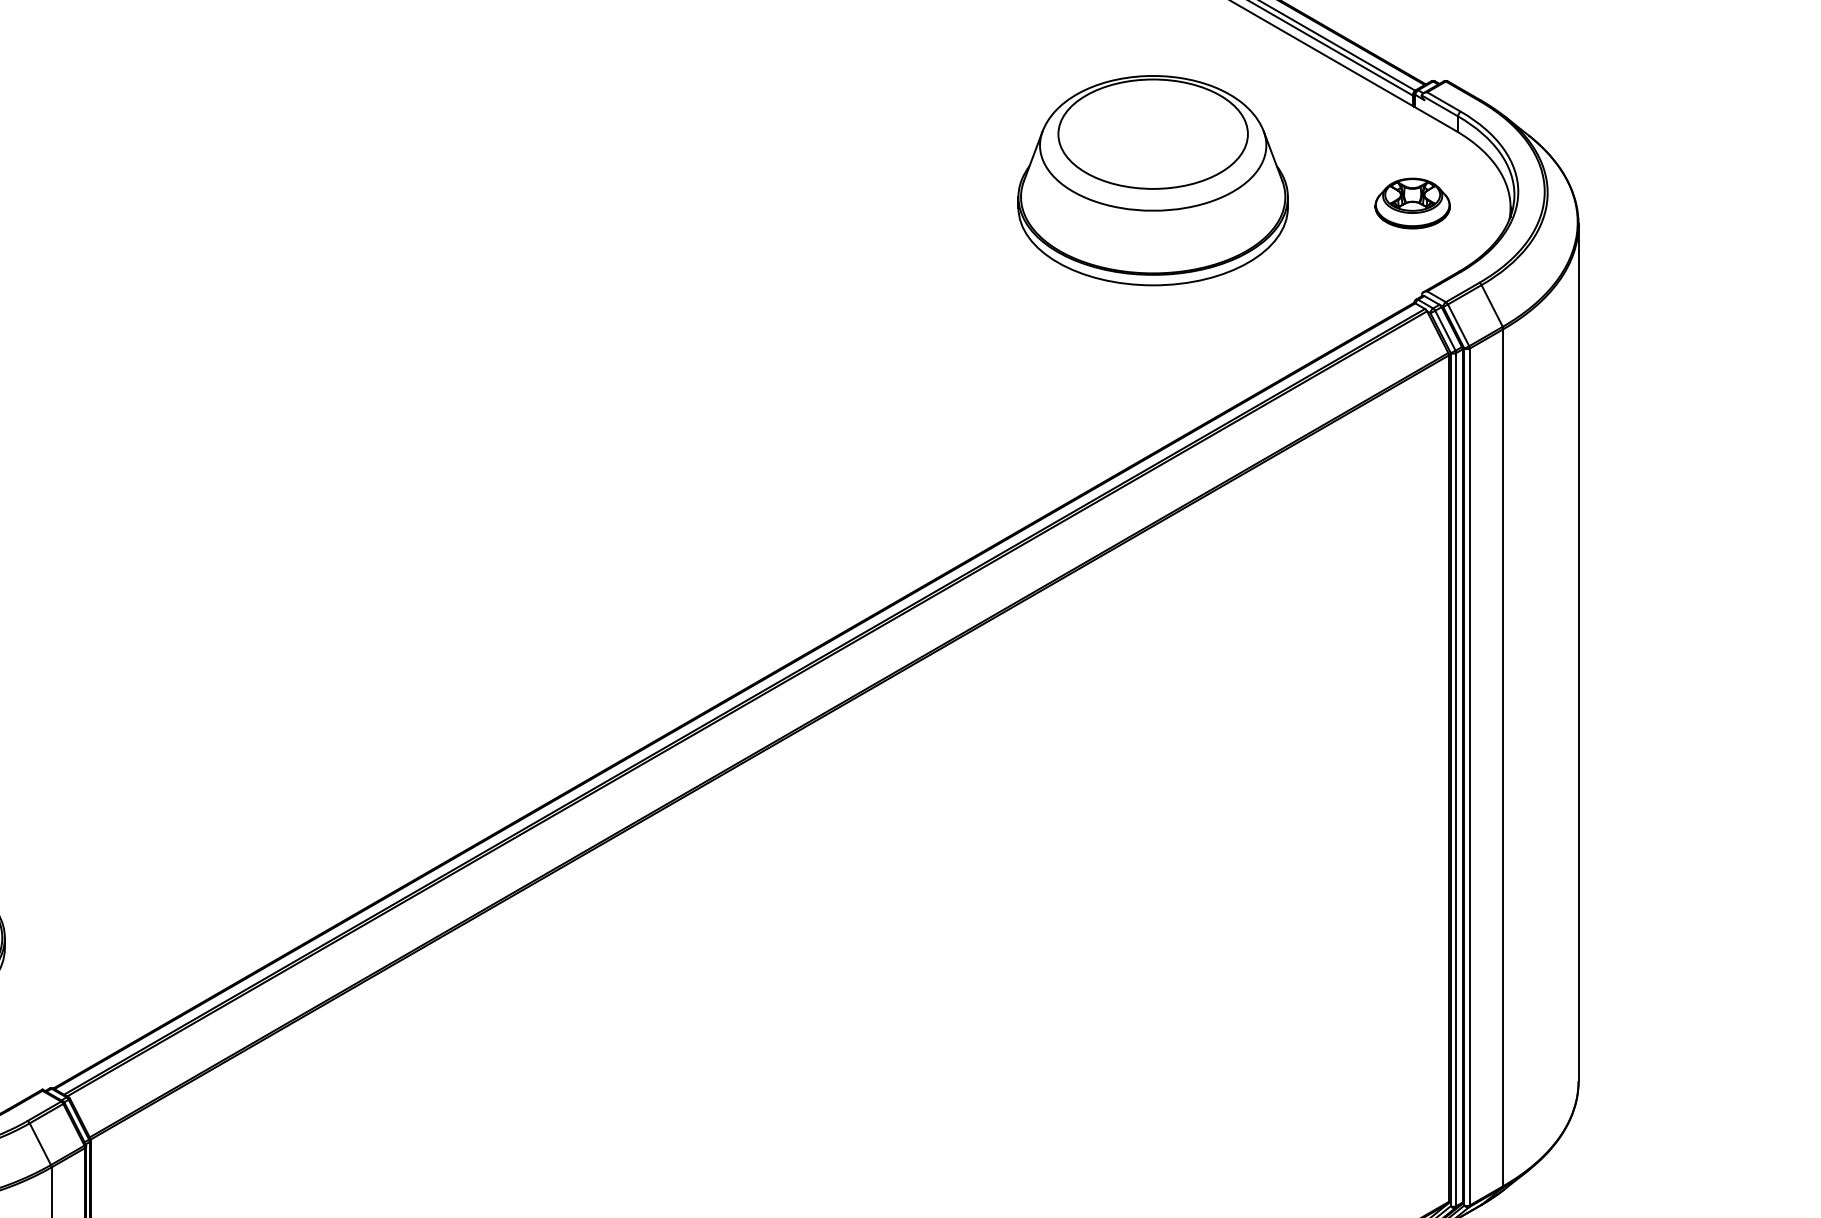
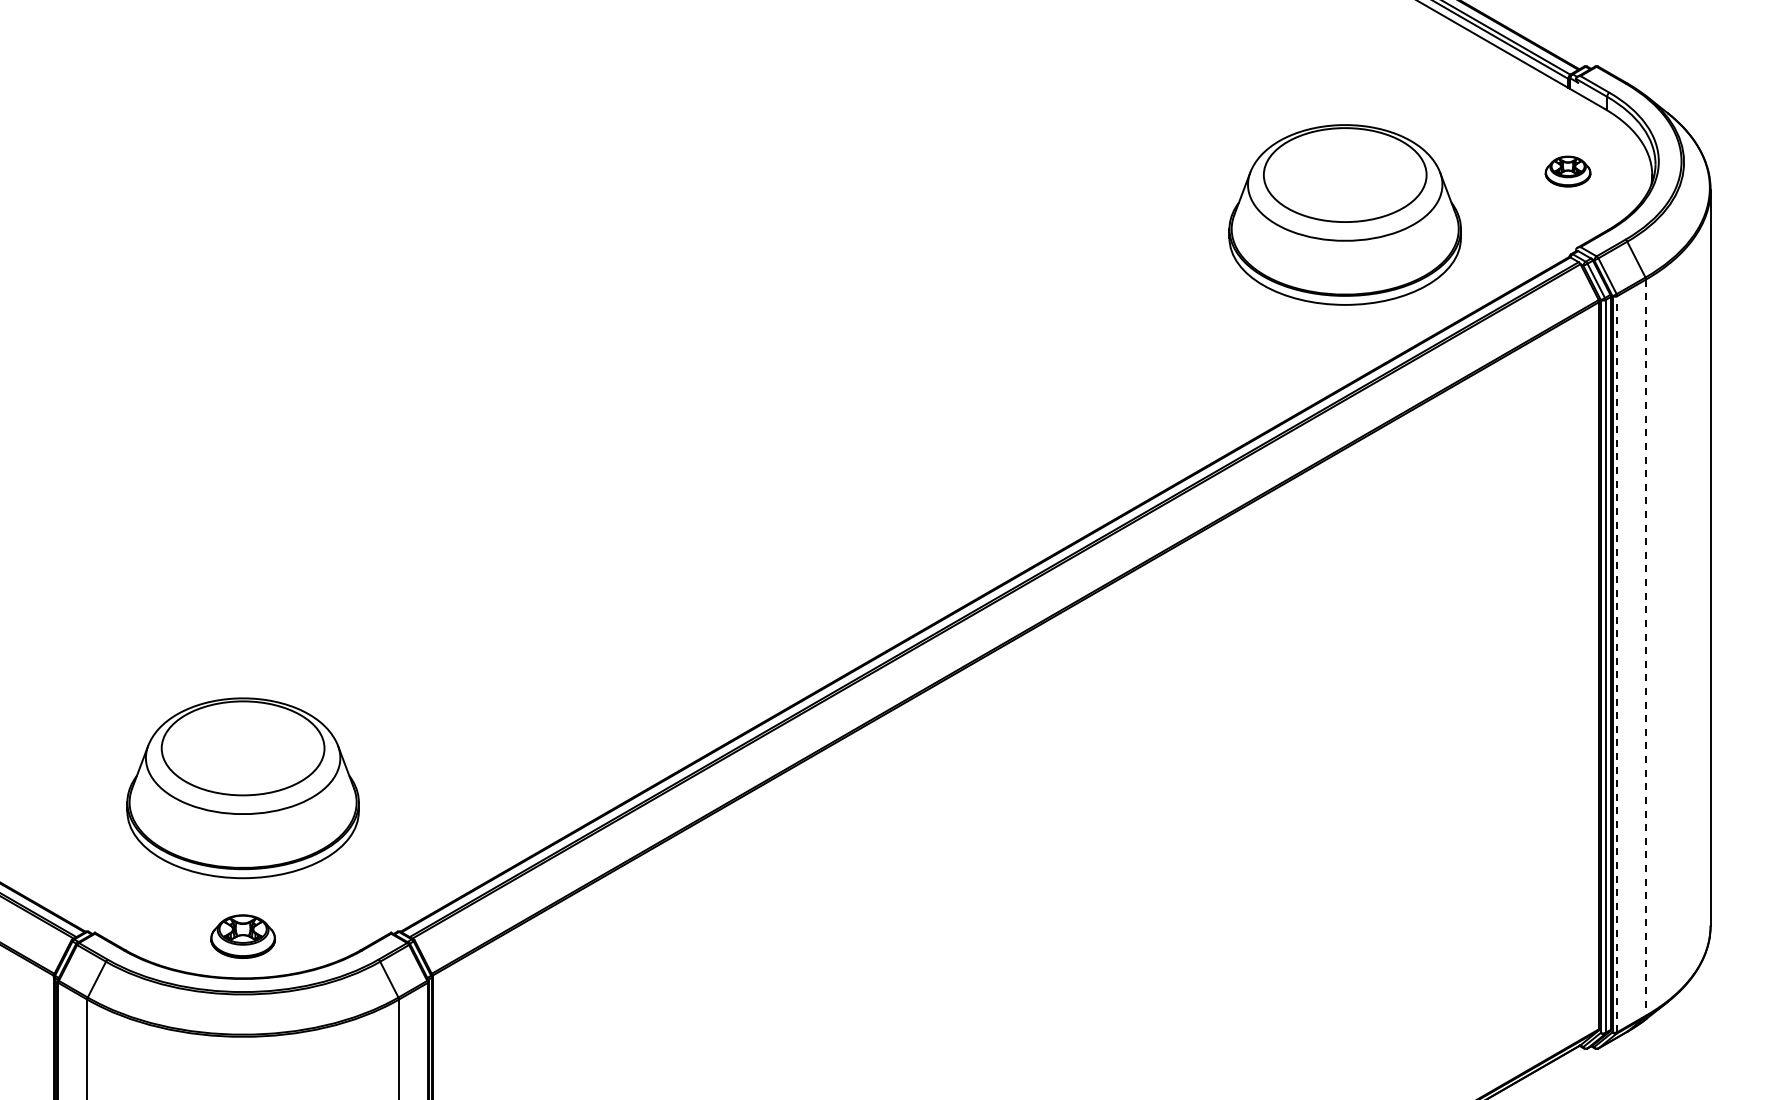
part: (1152, 180) -> (1344, 214), moved
part: (1411, 203) -> (1567, 171), size x0.7
line: (1503, 758) -> (1646, 648), solid -> dashed
line: (1470, 776) -> (1617, 663), solid -> dashed

